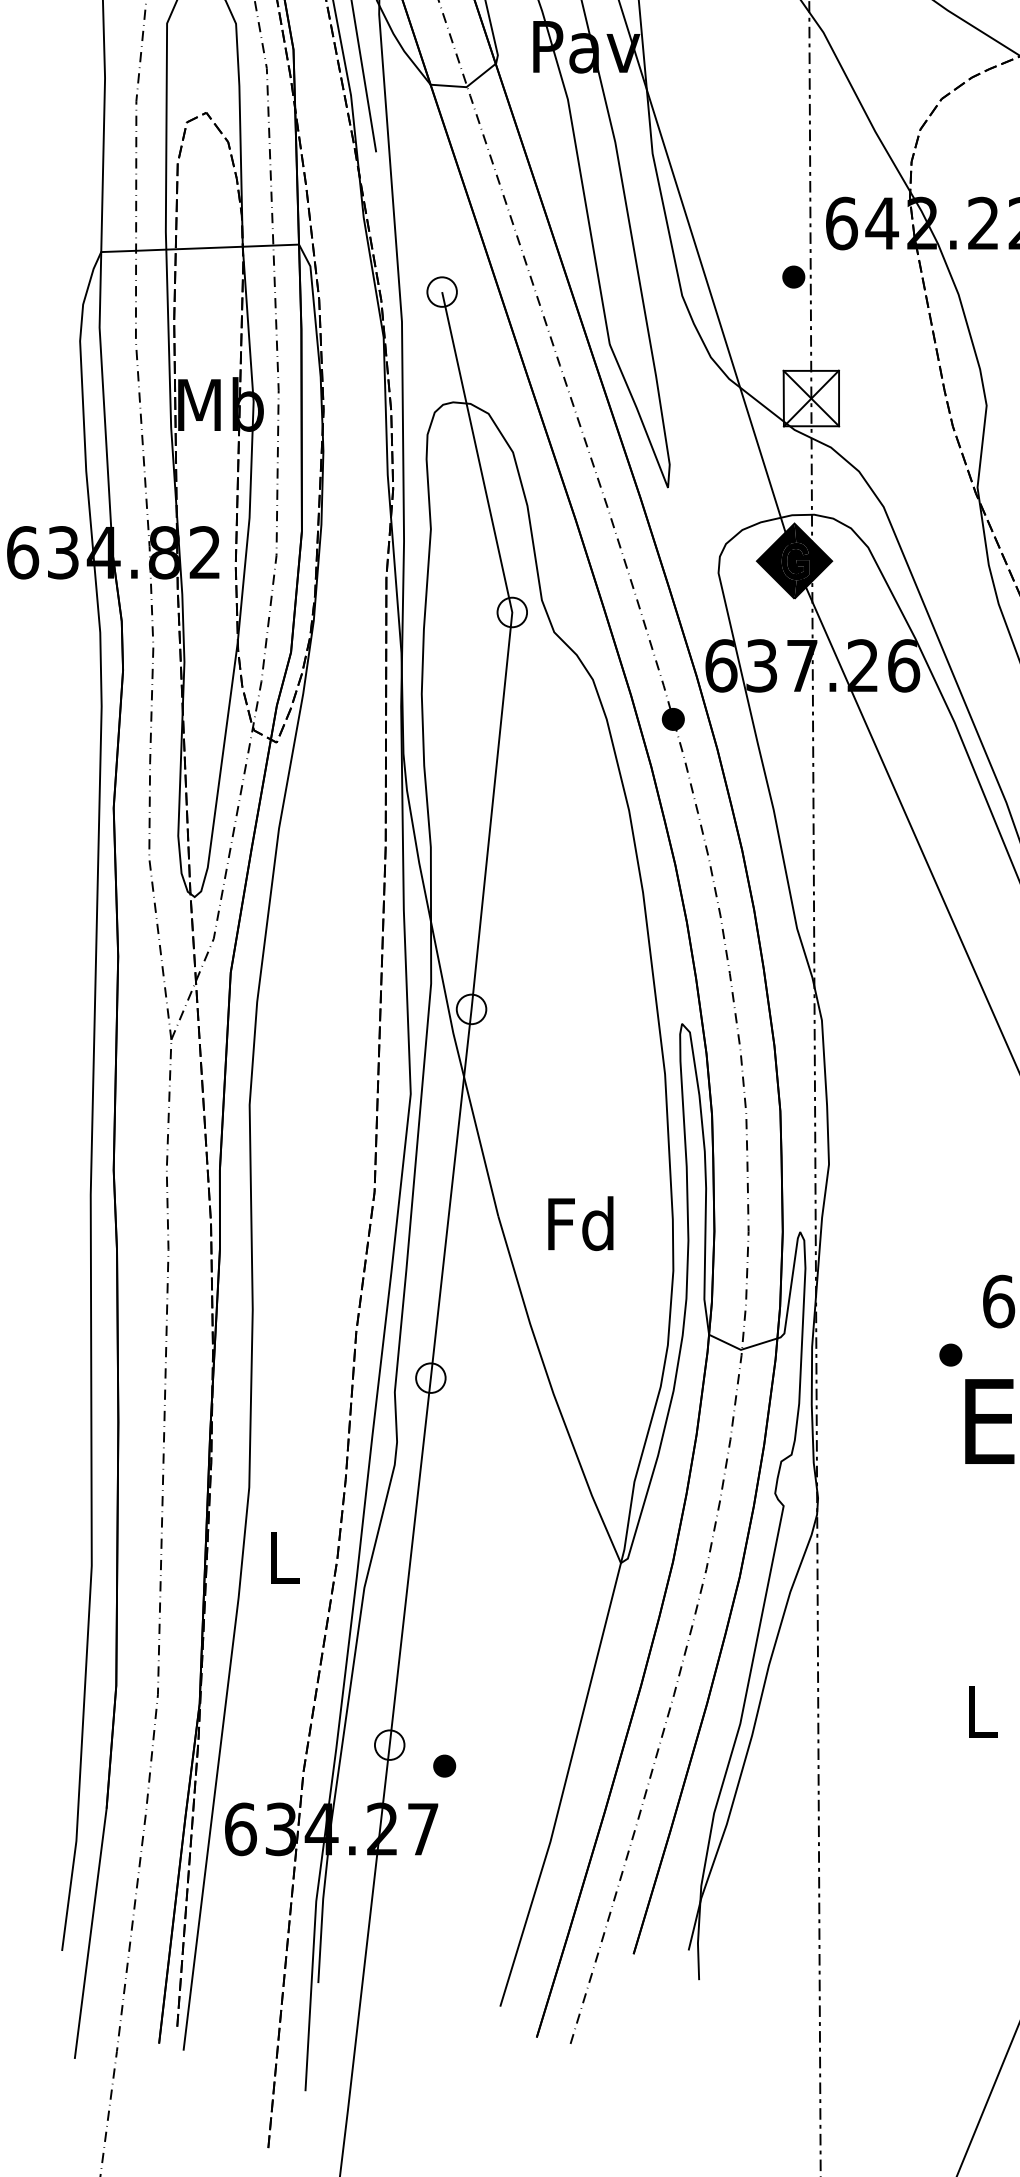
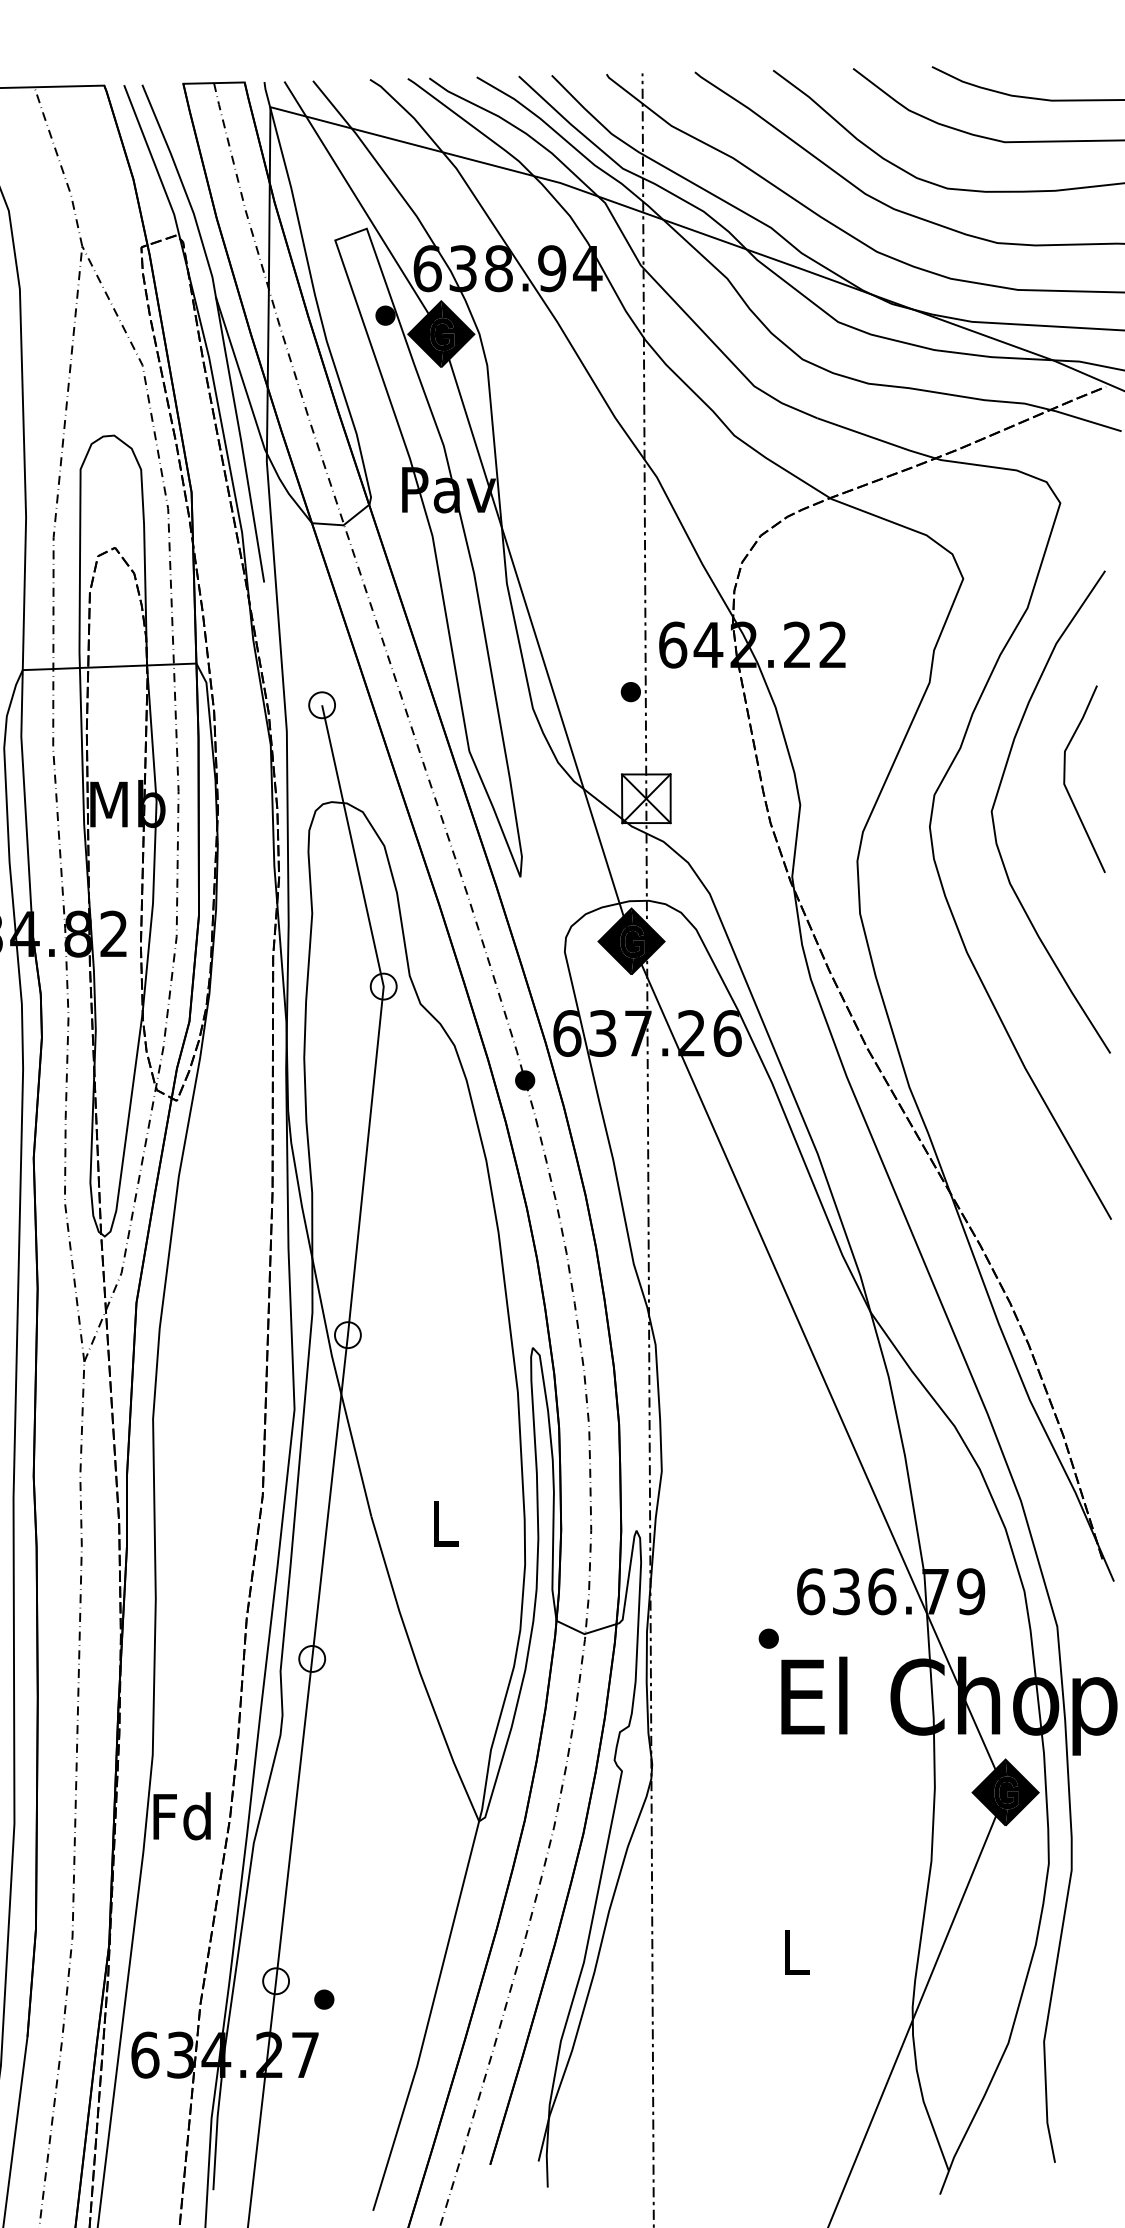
text: (580, 1223) -> (443, 1523), Fd -> L
text: (282, 1557) -> (181, 1816), L -> Fd

